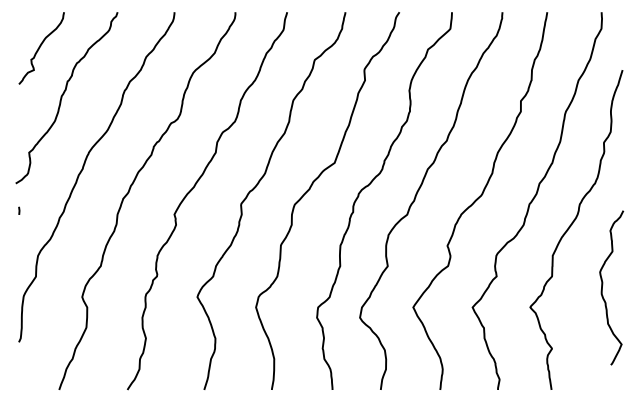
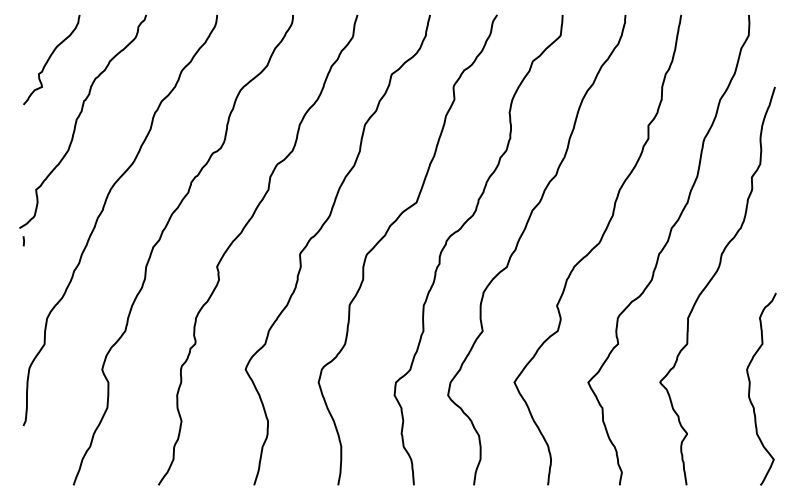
line: (19, 211) -> (23, 241), moved
curve: (602, 287) -> (750, 388), moved

